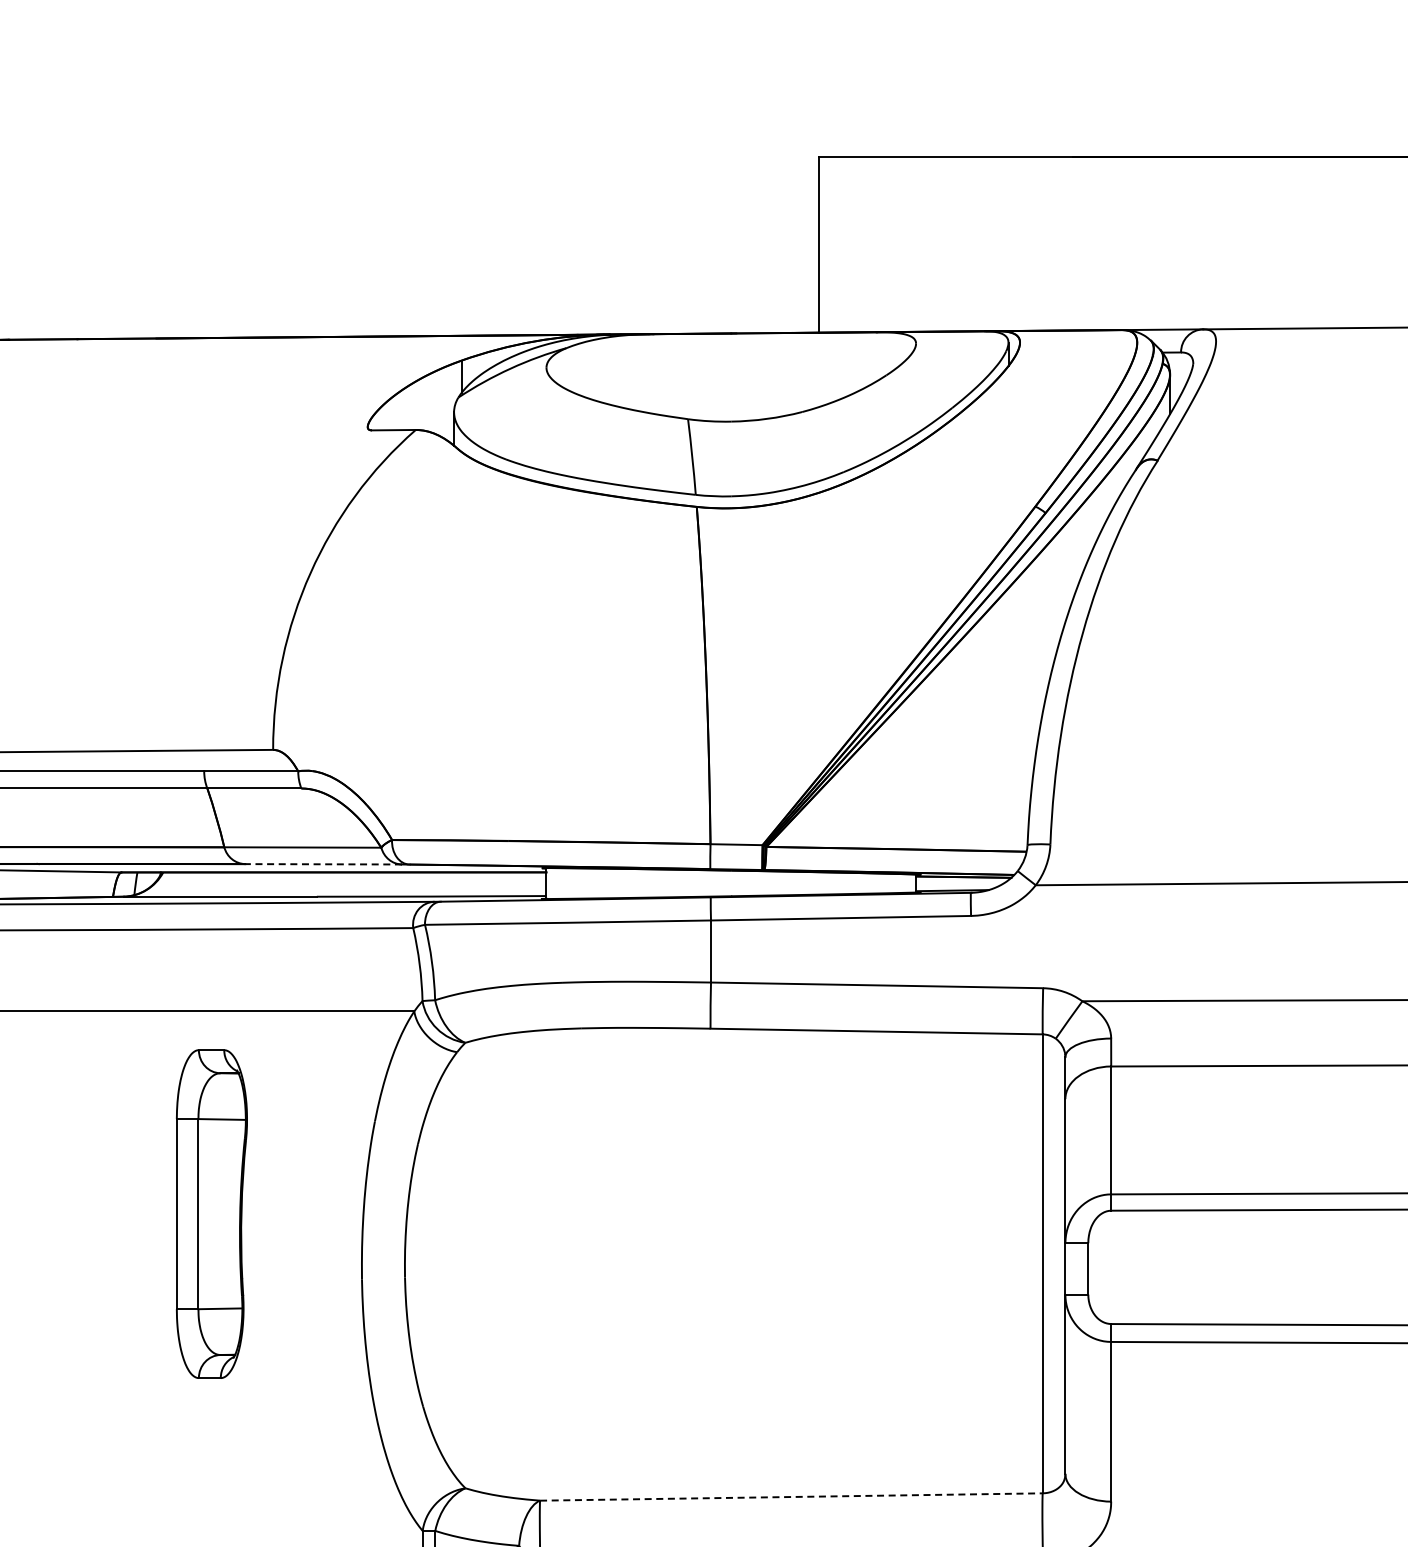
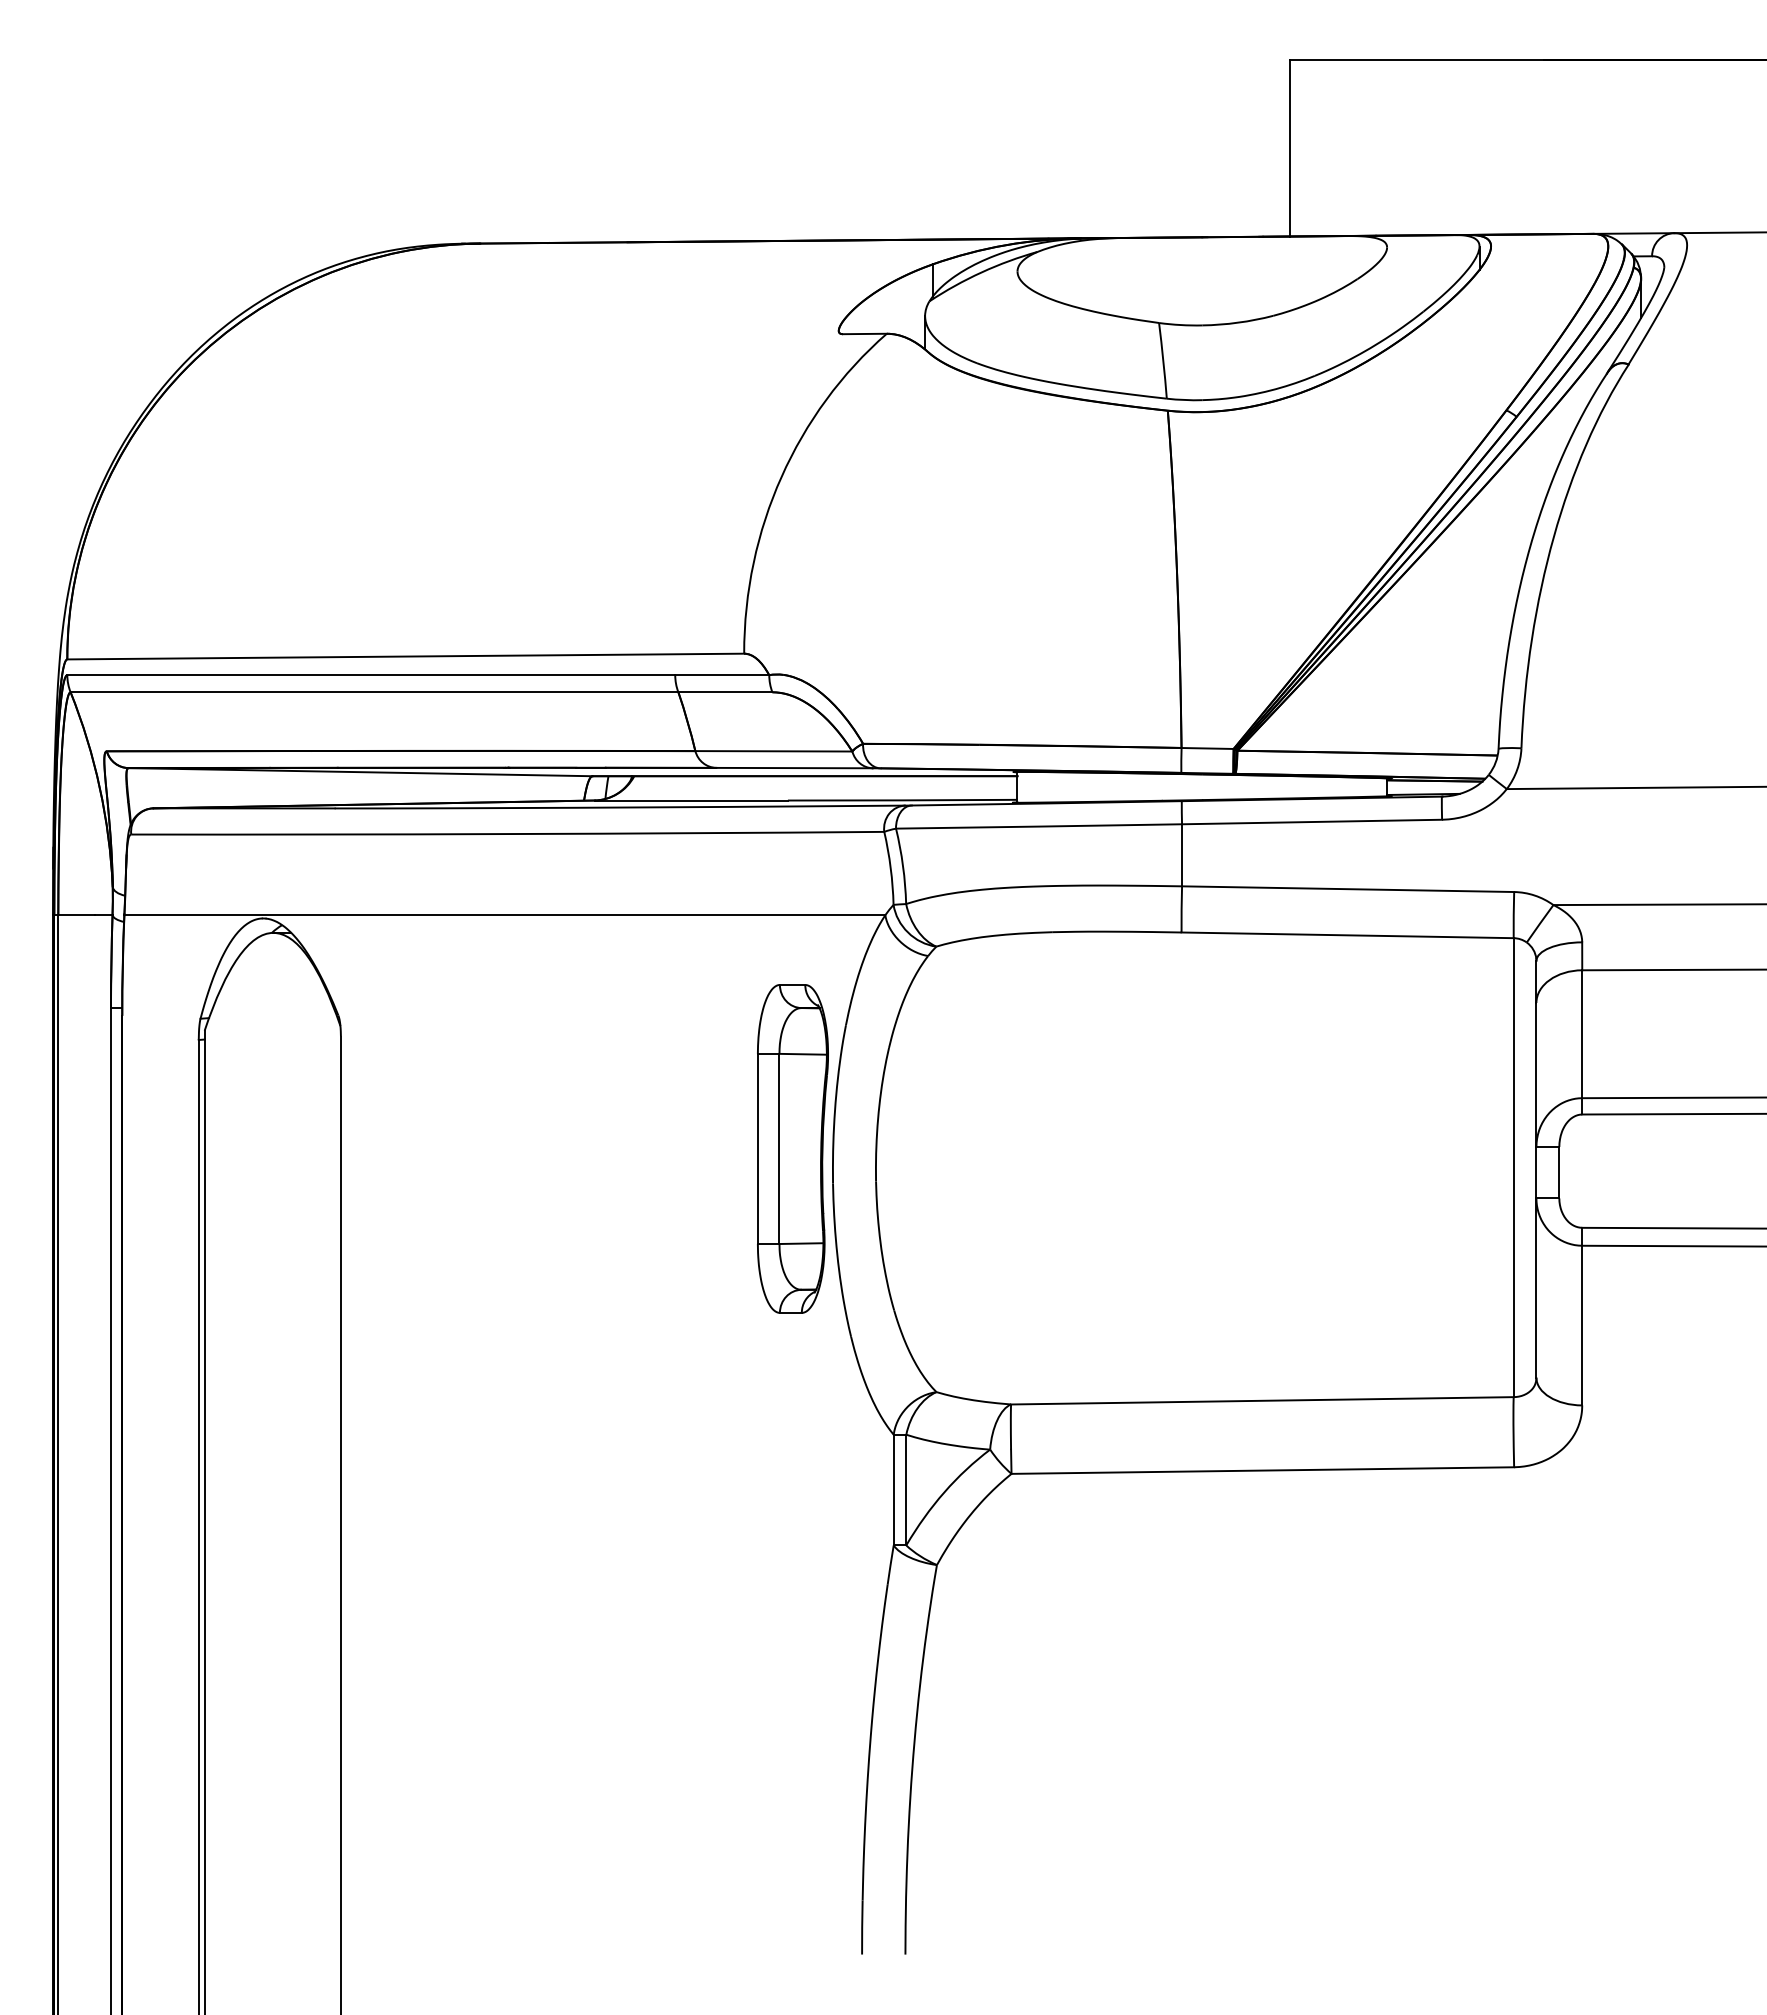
line: (323, 864) -> (794, 768), dashed -> solid
part: (211, 1213) -> (792, 1148), moved
line: (791, 1496) -> (1262, 1400), dashed -> solid

